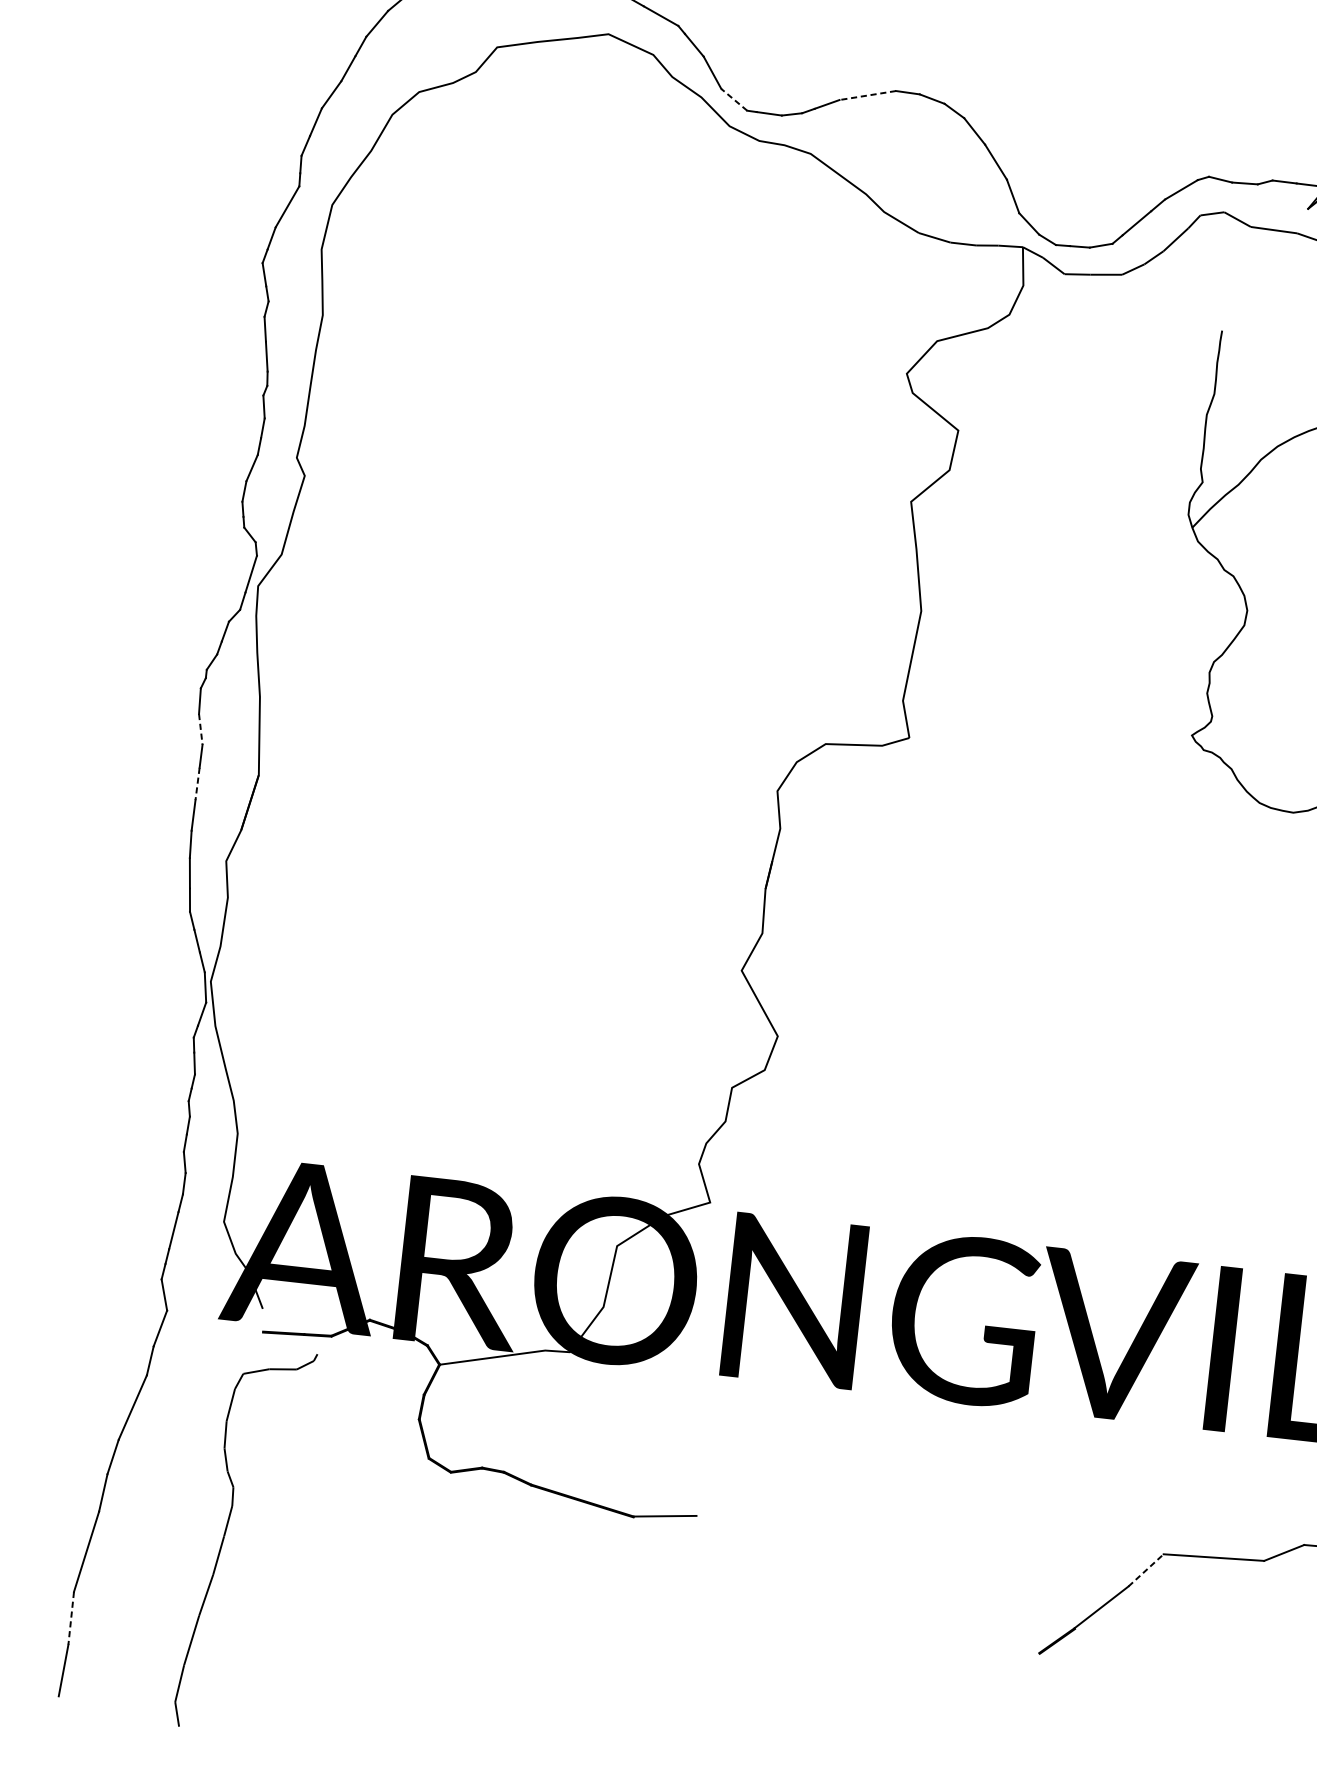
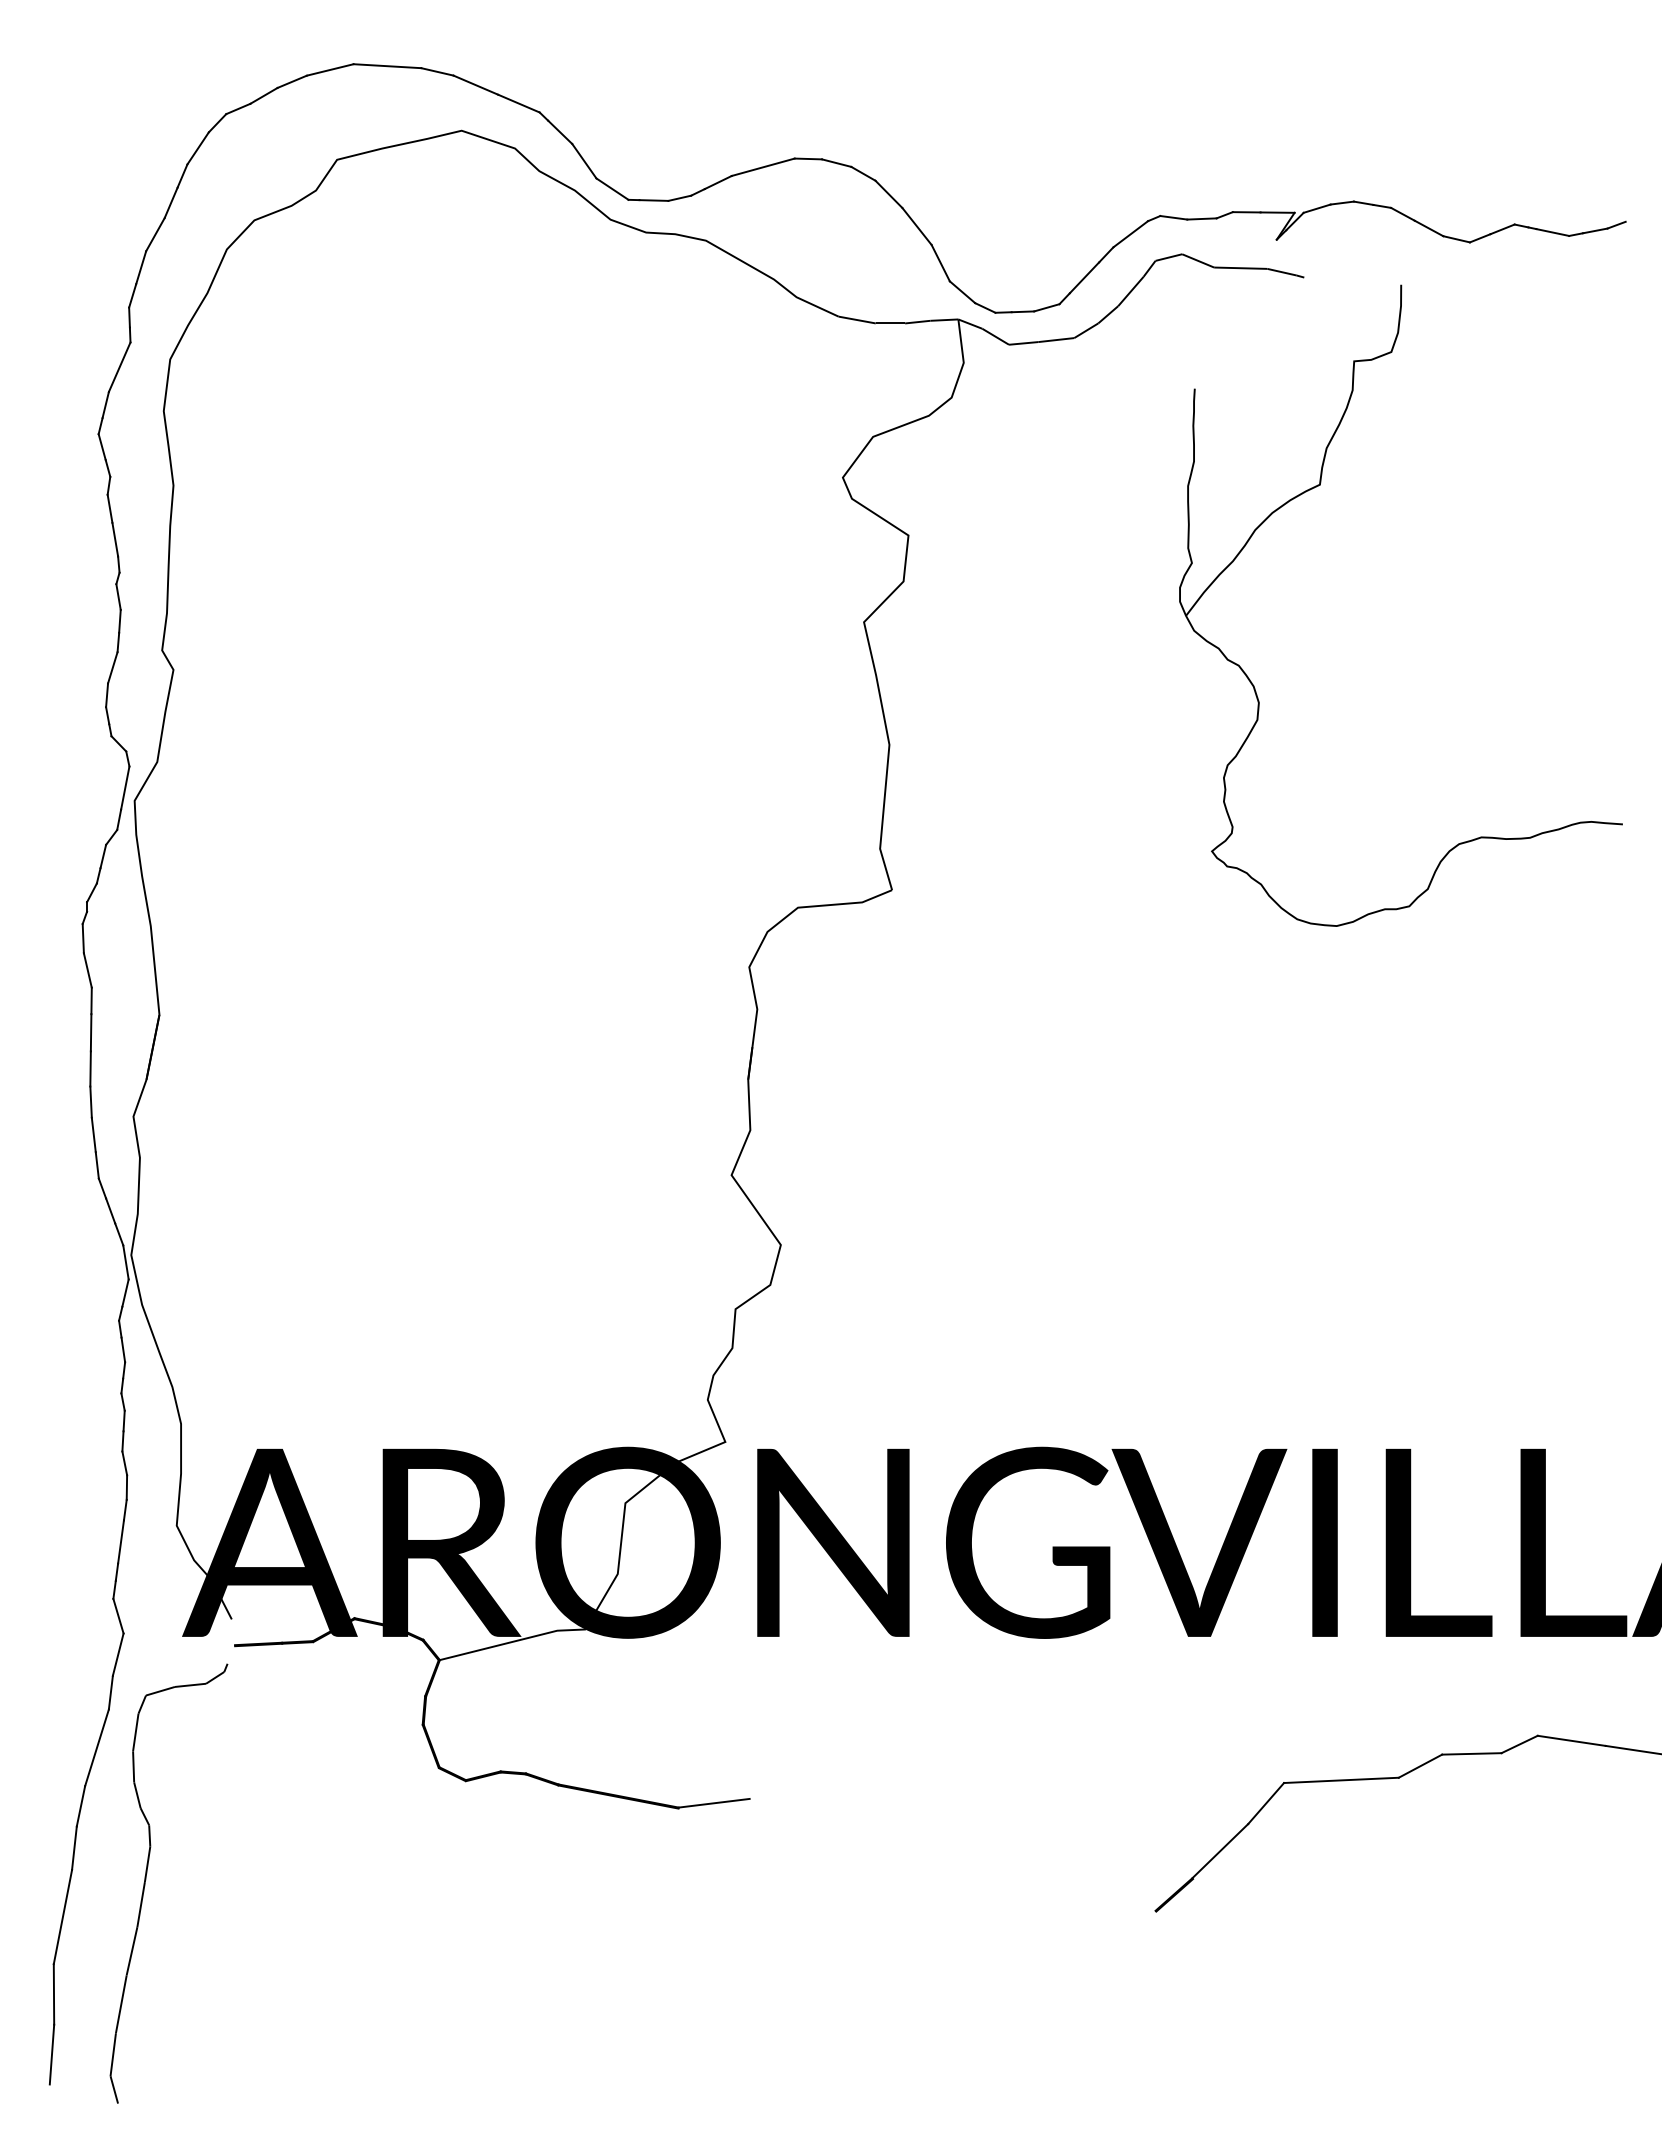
line: (867, 95) -> (763, 167), dashed -> solid
line: (734, 99) -> (612, 188), dashed -> solid
line: (200, 729) -> (87, 970), dashed -> solid
line: (197, 783) -> (91, 1032), dashed -> solid
curve: (225, 1535) -> (146, 1880), moved
line: (1146, 1570) -> (1266, 1803), dashed -> solid
line: (71, 1618) -> (54, 1994), dashed -> solid

